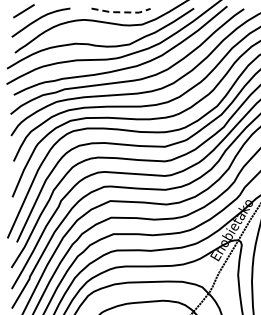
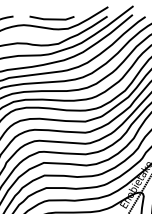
line: (121, 12) -> (52, 19), dashed -> solid

